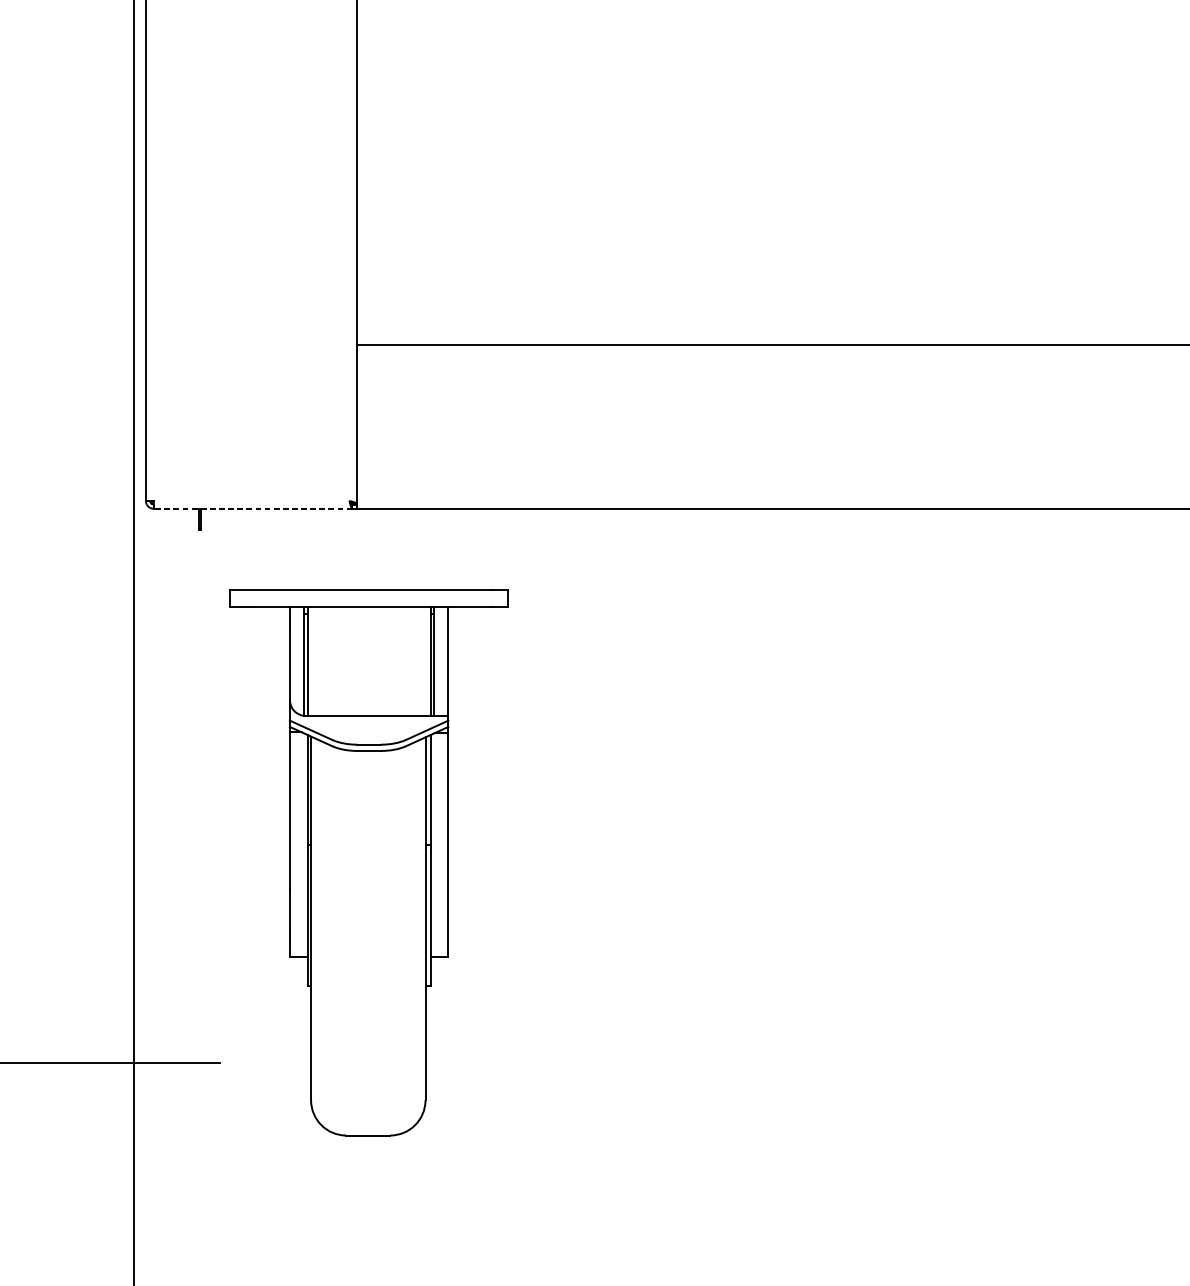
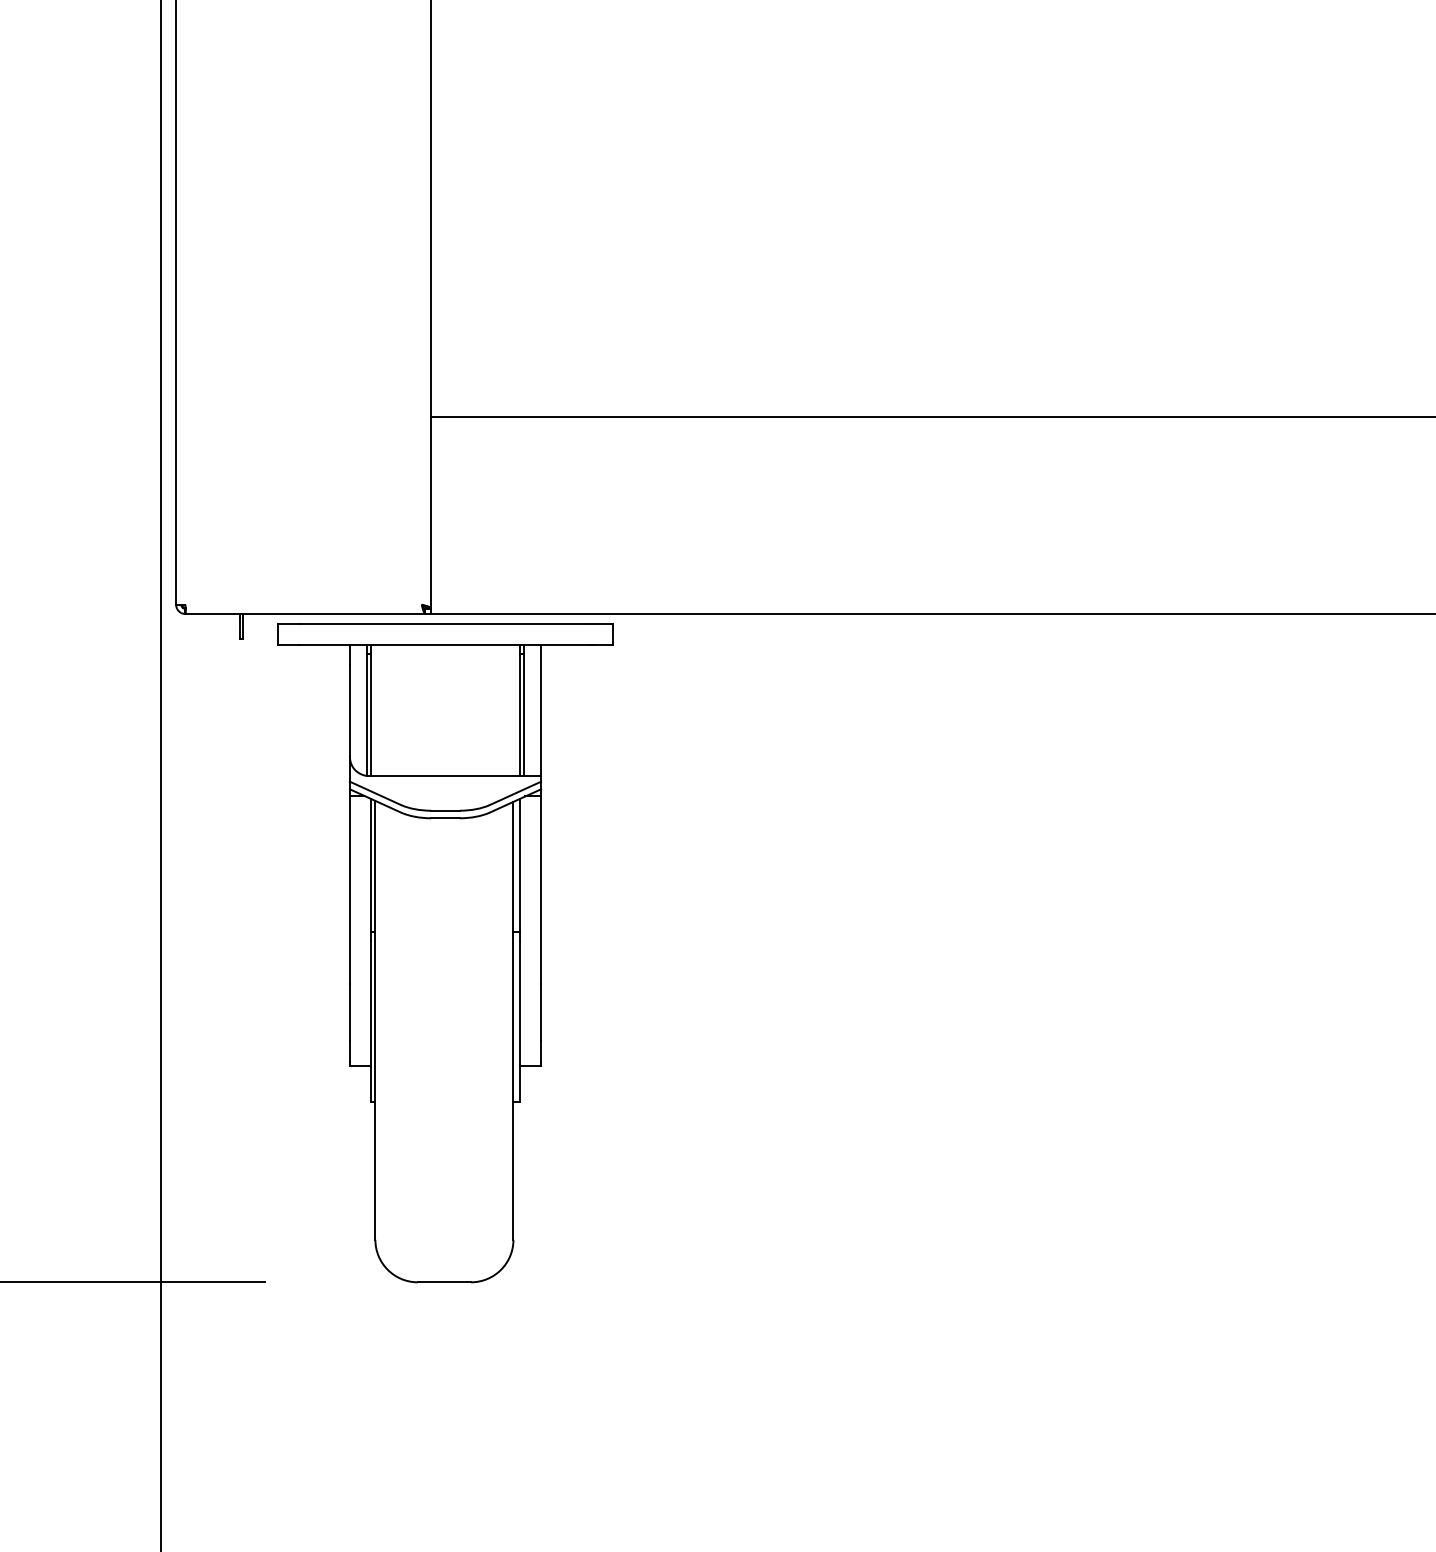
line: (253, 509) -> (305, 614), dashed -> solid
part: (369, 863) -> (445, 953), moved

